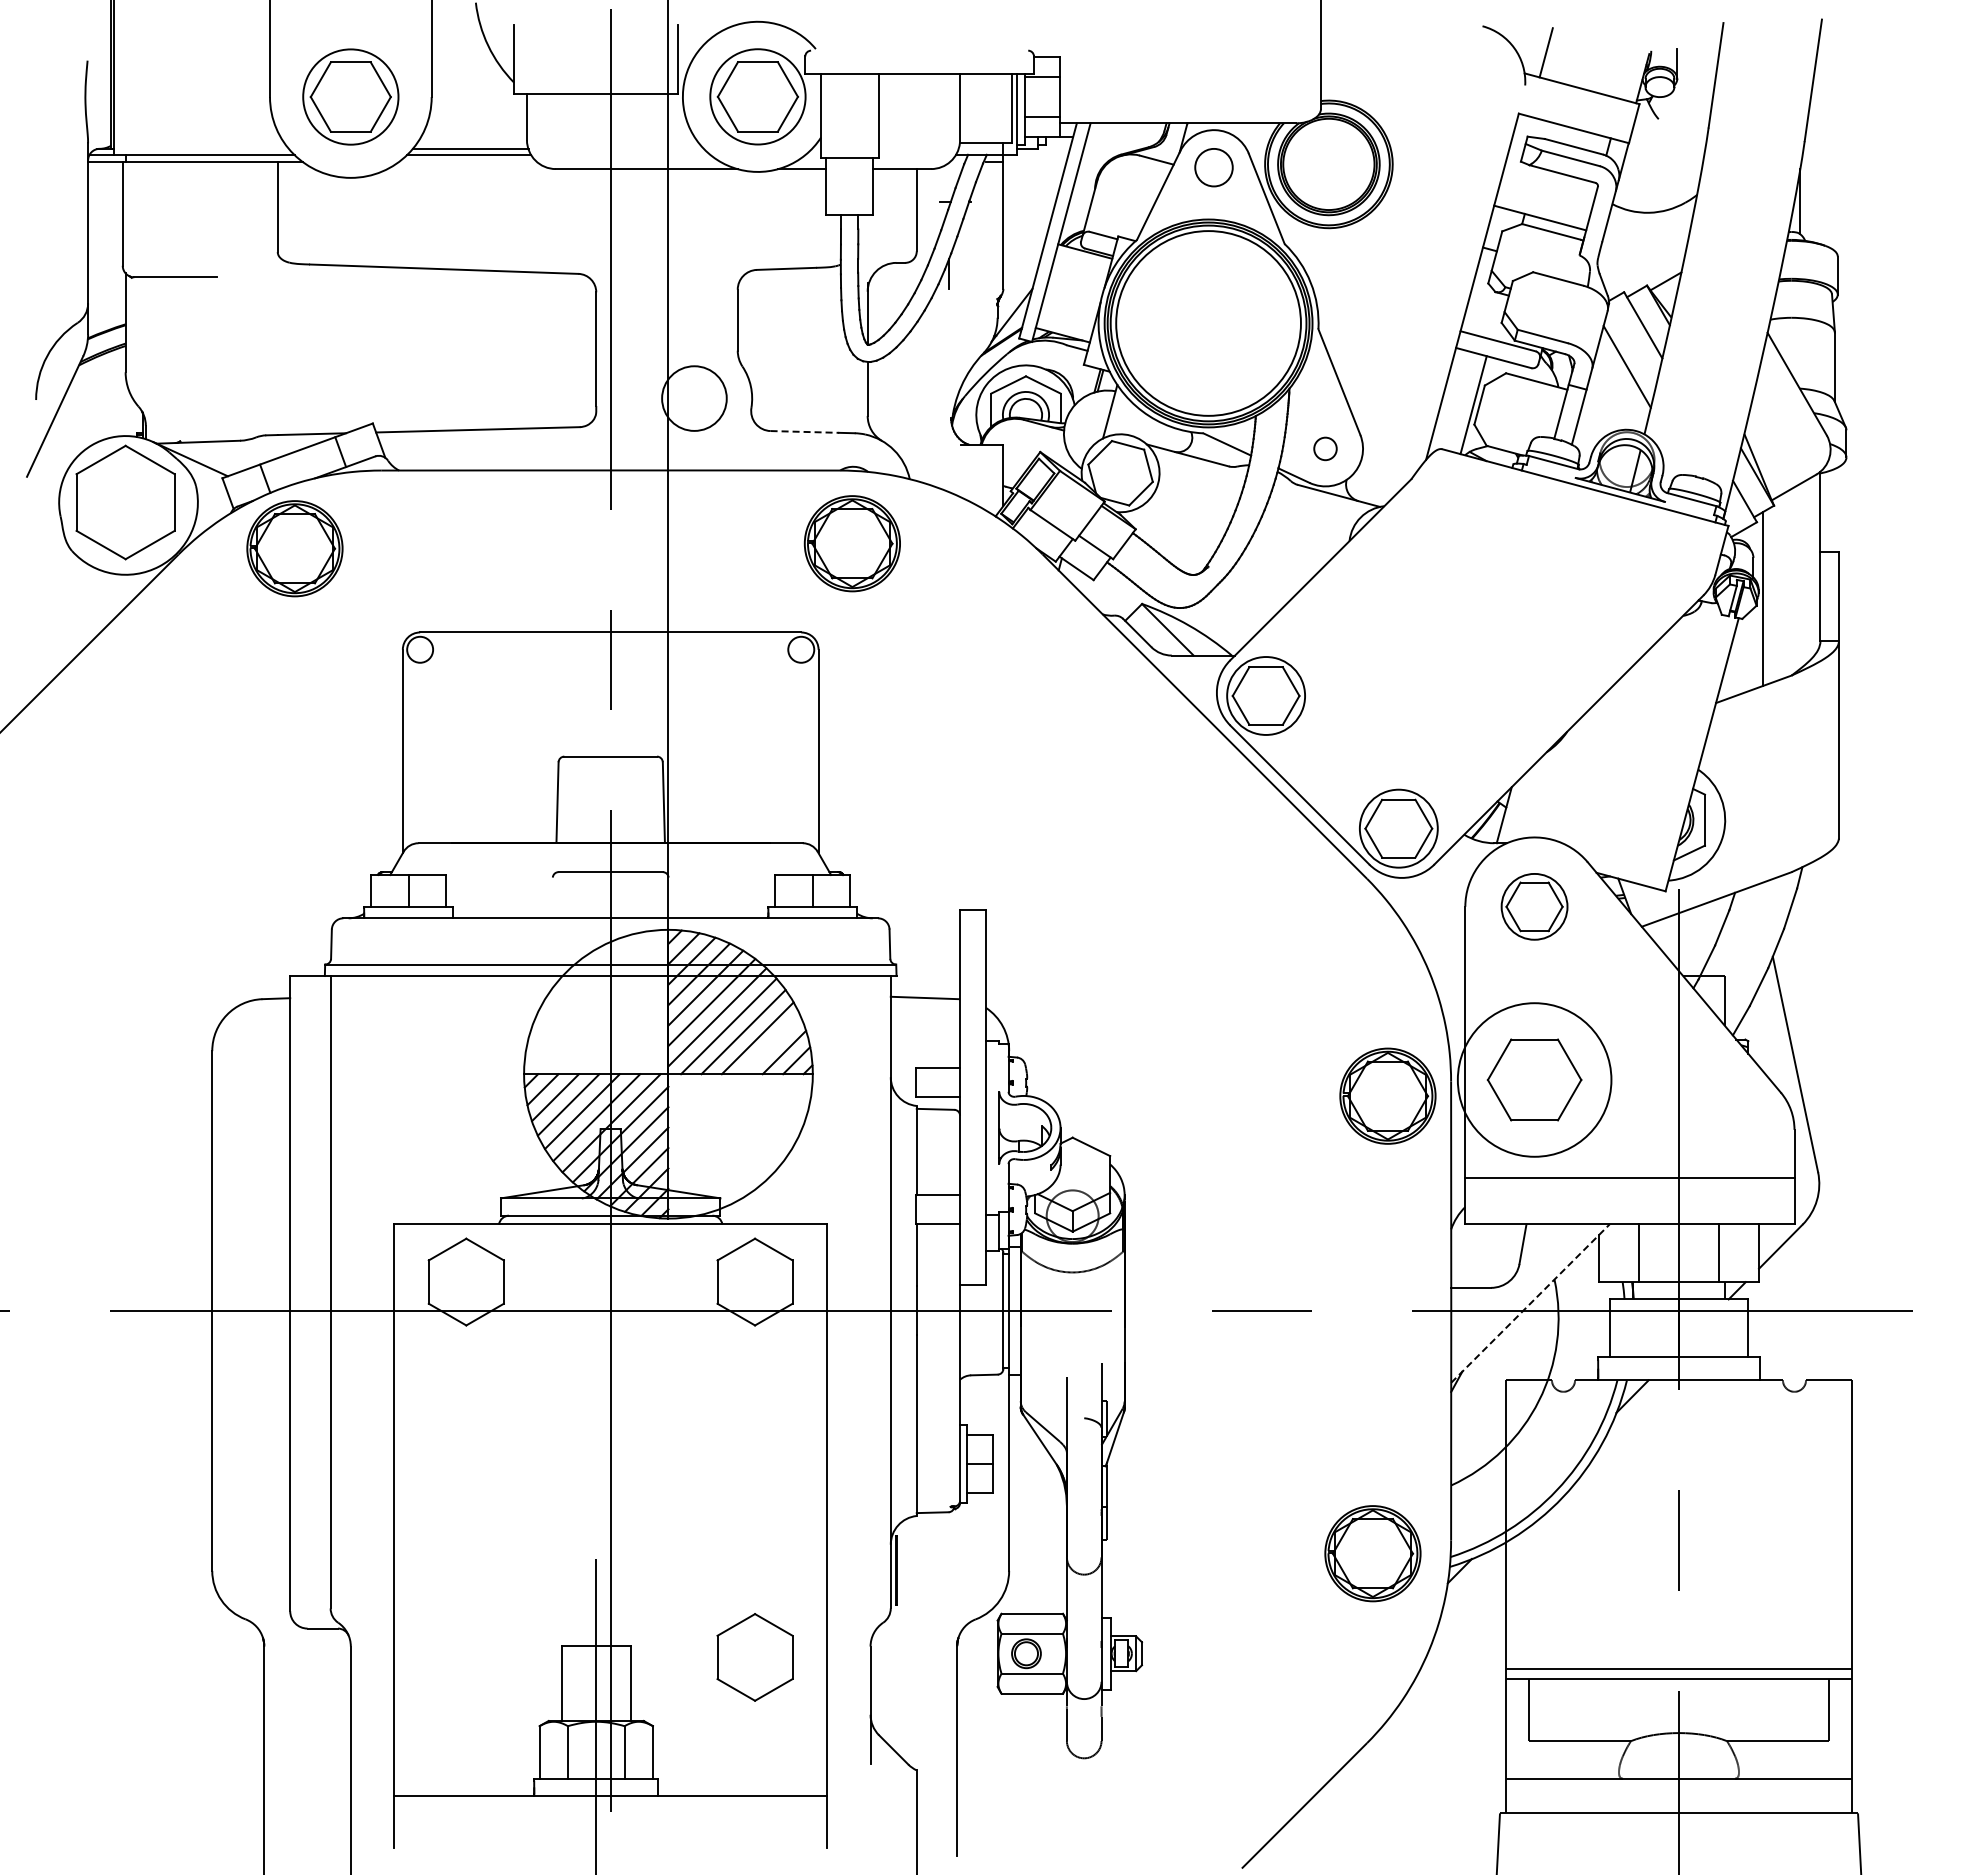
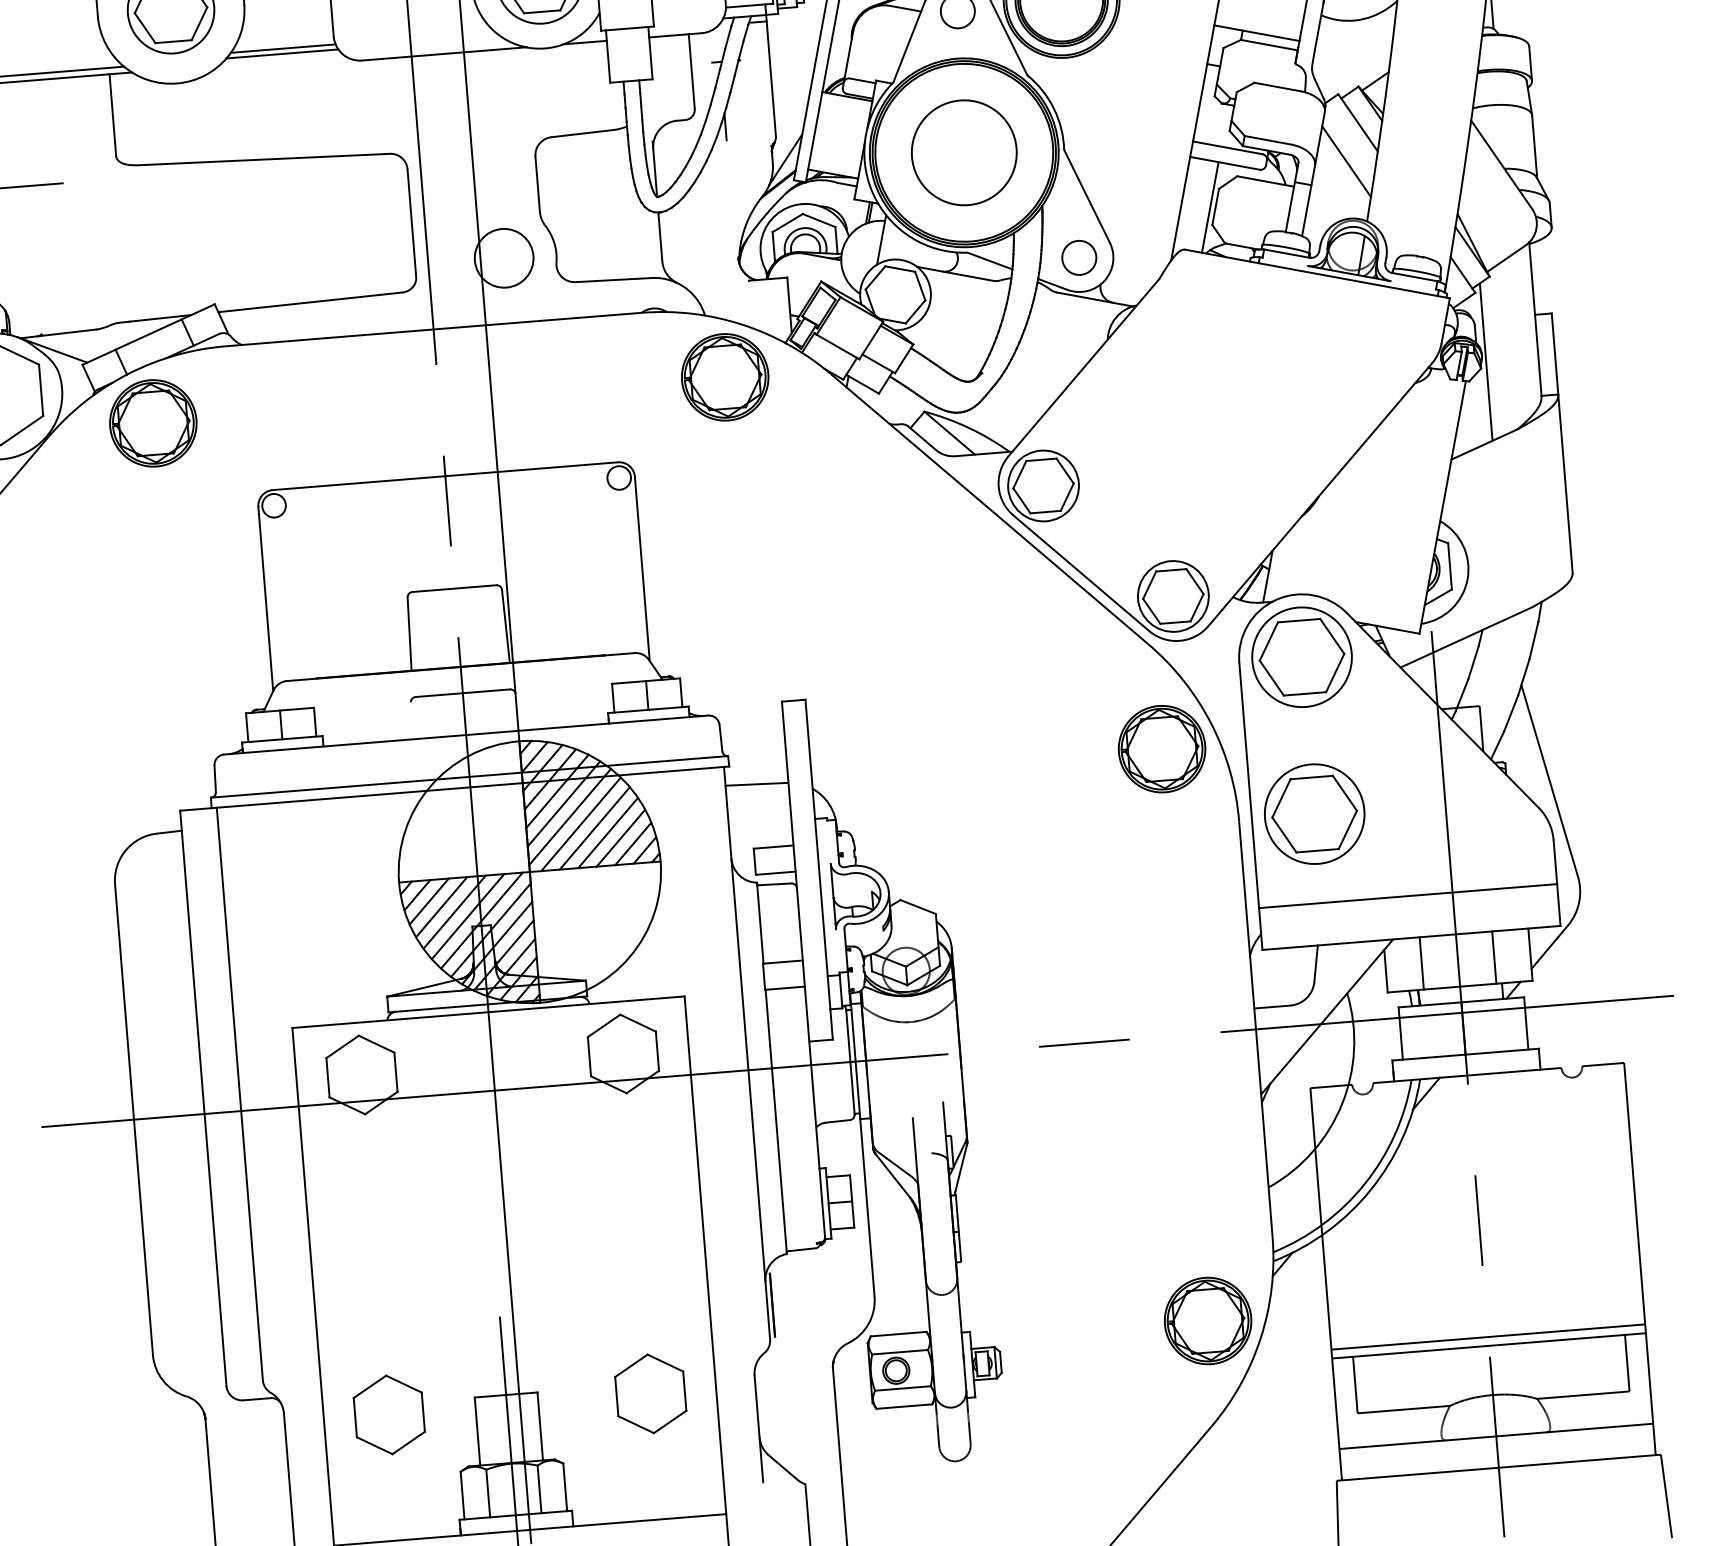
circle: (1208, 323) -> (964, 152), size x0.62
line: (805, 431) -> (607, 280), dashed -> solid
circle: (1325, 448) -> (1079, 257), size x1.67
part: (851, 543) -> (724, 377), moved
part: (1534, 906) -> (1301, 657), size x1.67
line: (771, 1044) -> (621, 837), added
circle: (1534, 1079) -> (1314, 813), size x0.71
part: (1387, 1095) -> (1161, 748), moved
line: (1530, 1303) -> (1327, 1016), dashed -> solid
part: (1372, 1553) -> (1207, 1320), moved
part: (465, 1657) -> (388, 1415), added

